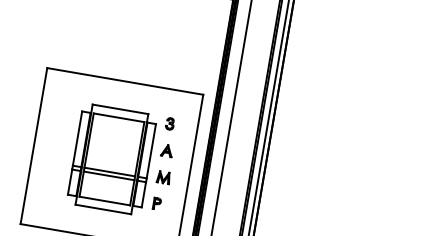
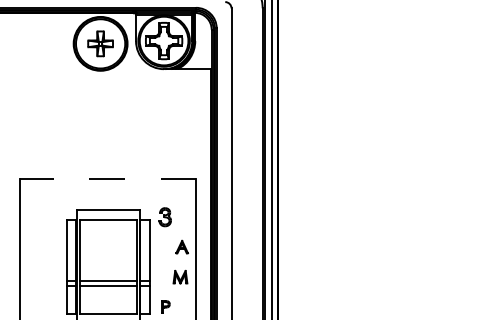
line: (124, 80) -> (107, 178), solid -> dashed
part: (170, 123) -> (165, 216), size x1.4
part: (166, 150) -> (181, 246), moved
part: (163, 177) -> (180, 276), moved

